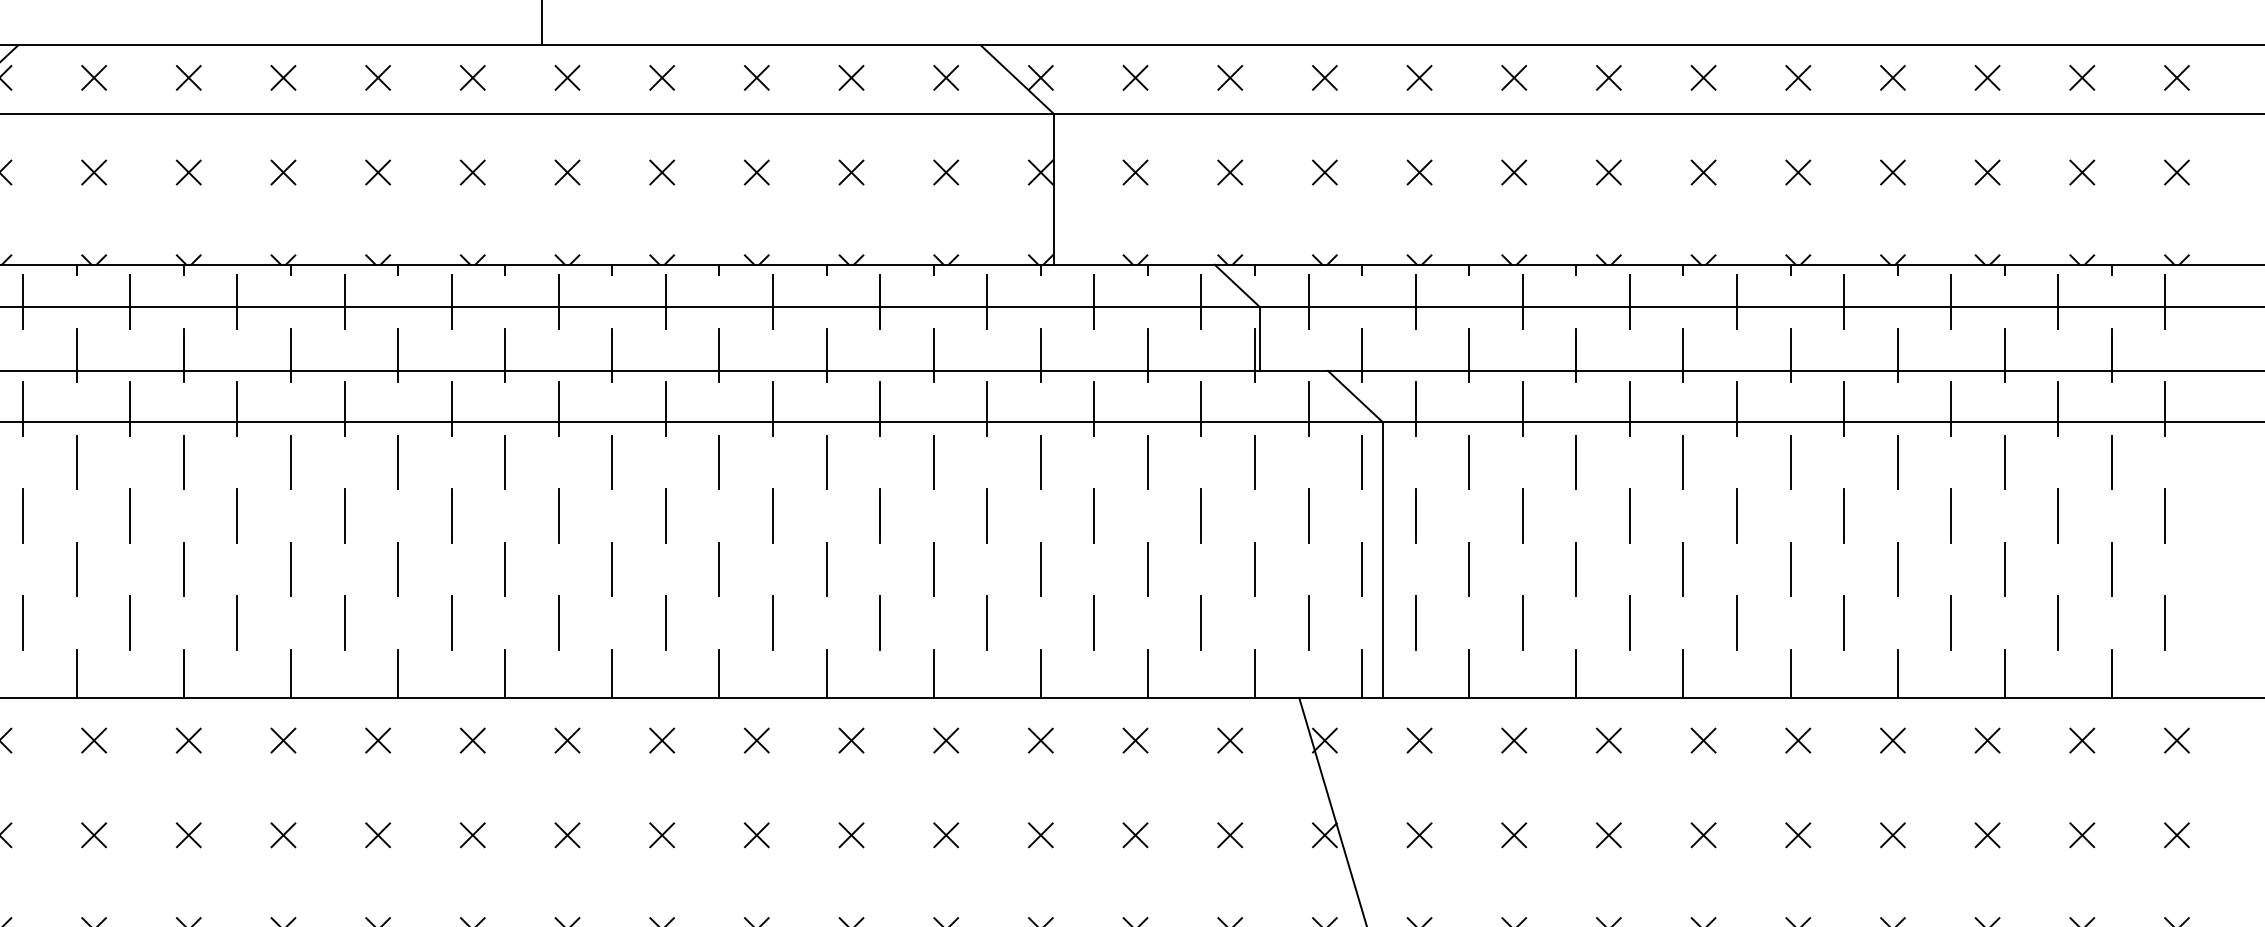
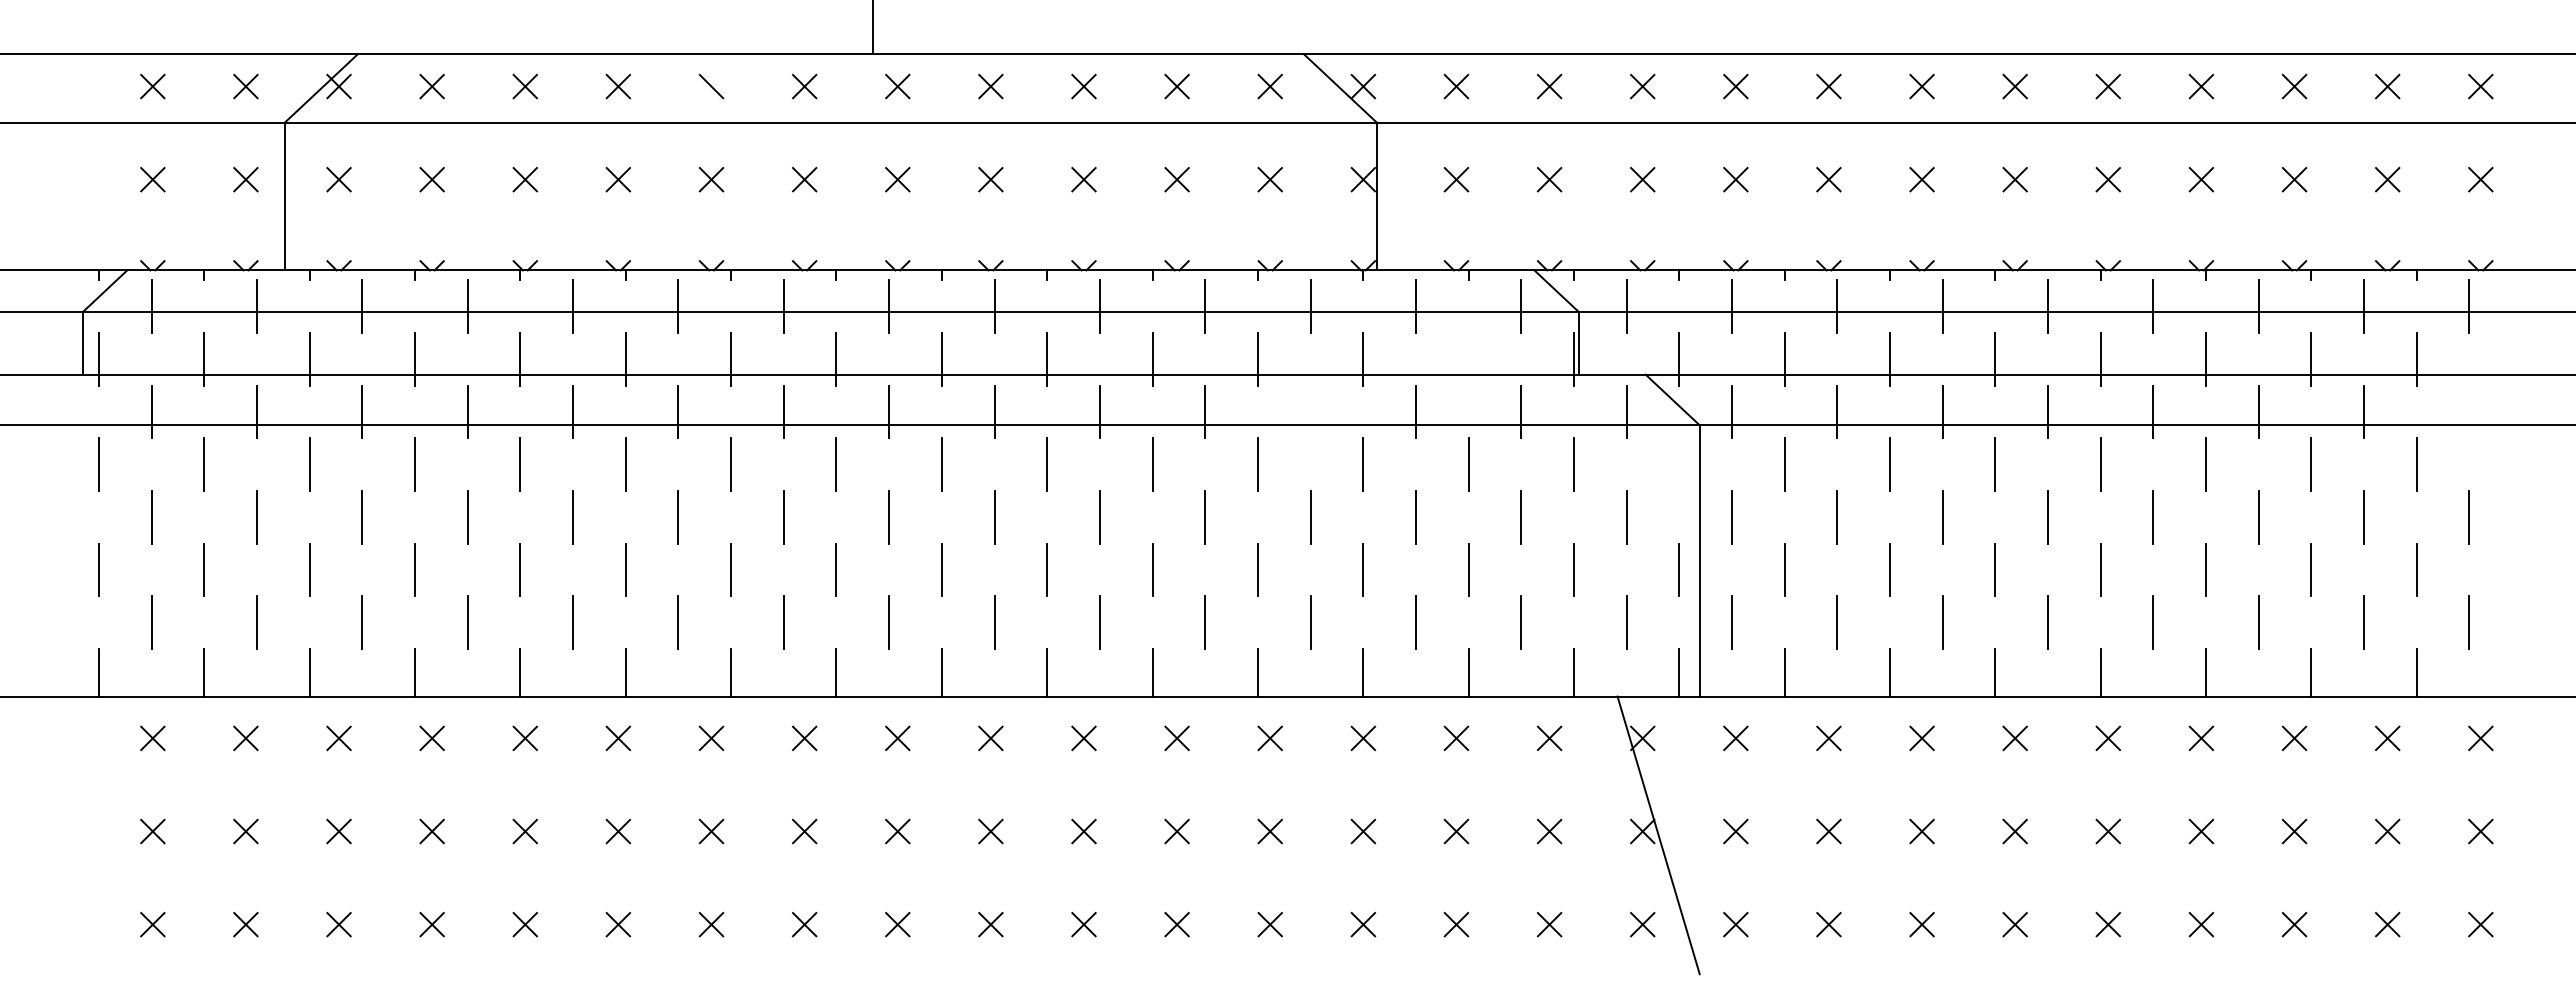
line: (378, 77) -> (711, 86), removed
line: (1147, 355) -> (1468, 359), removed
line: (987, 408) -> (1310, 411), removed
line: (2165, 408) -> (2469, 411), removed
line: (1361, 462) -> (1678, 464), removed

